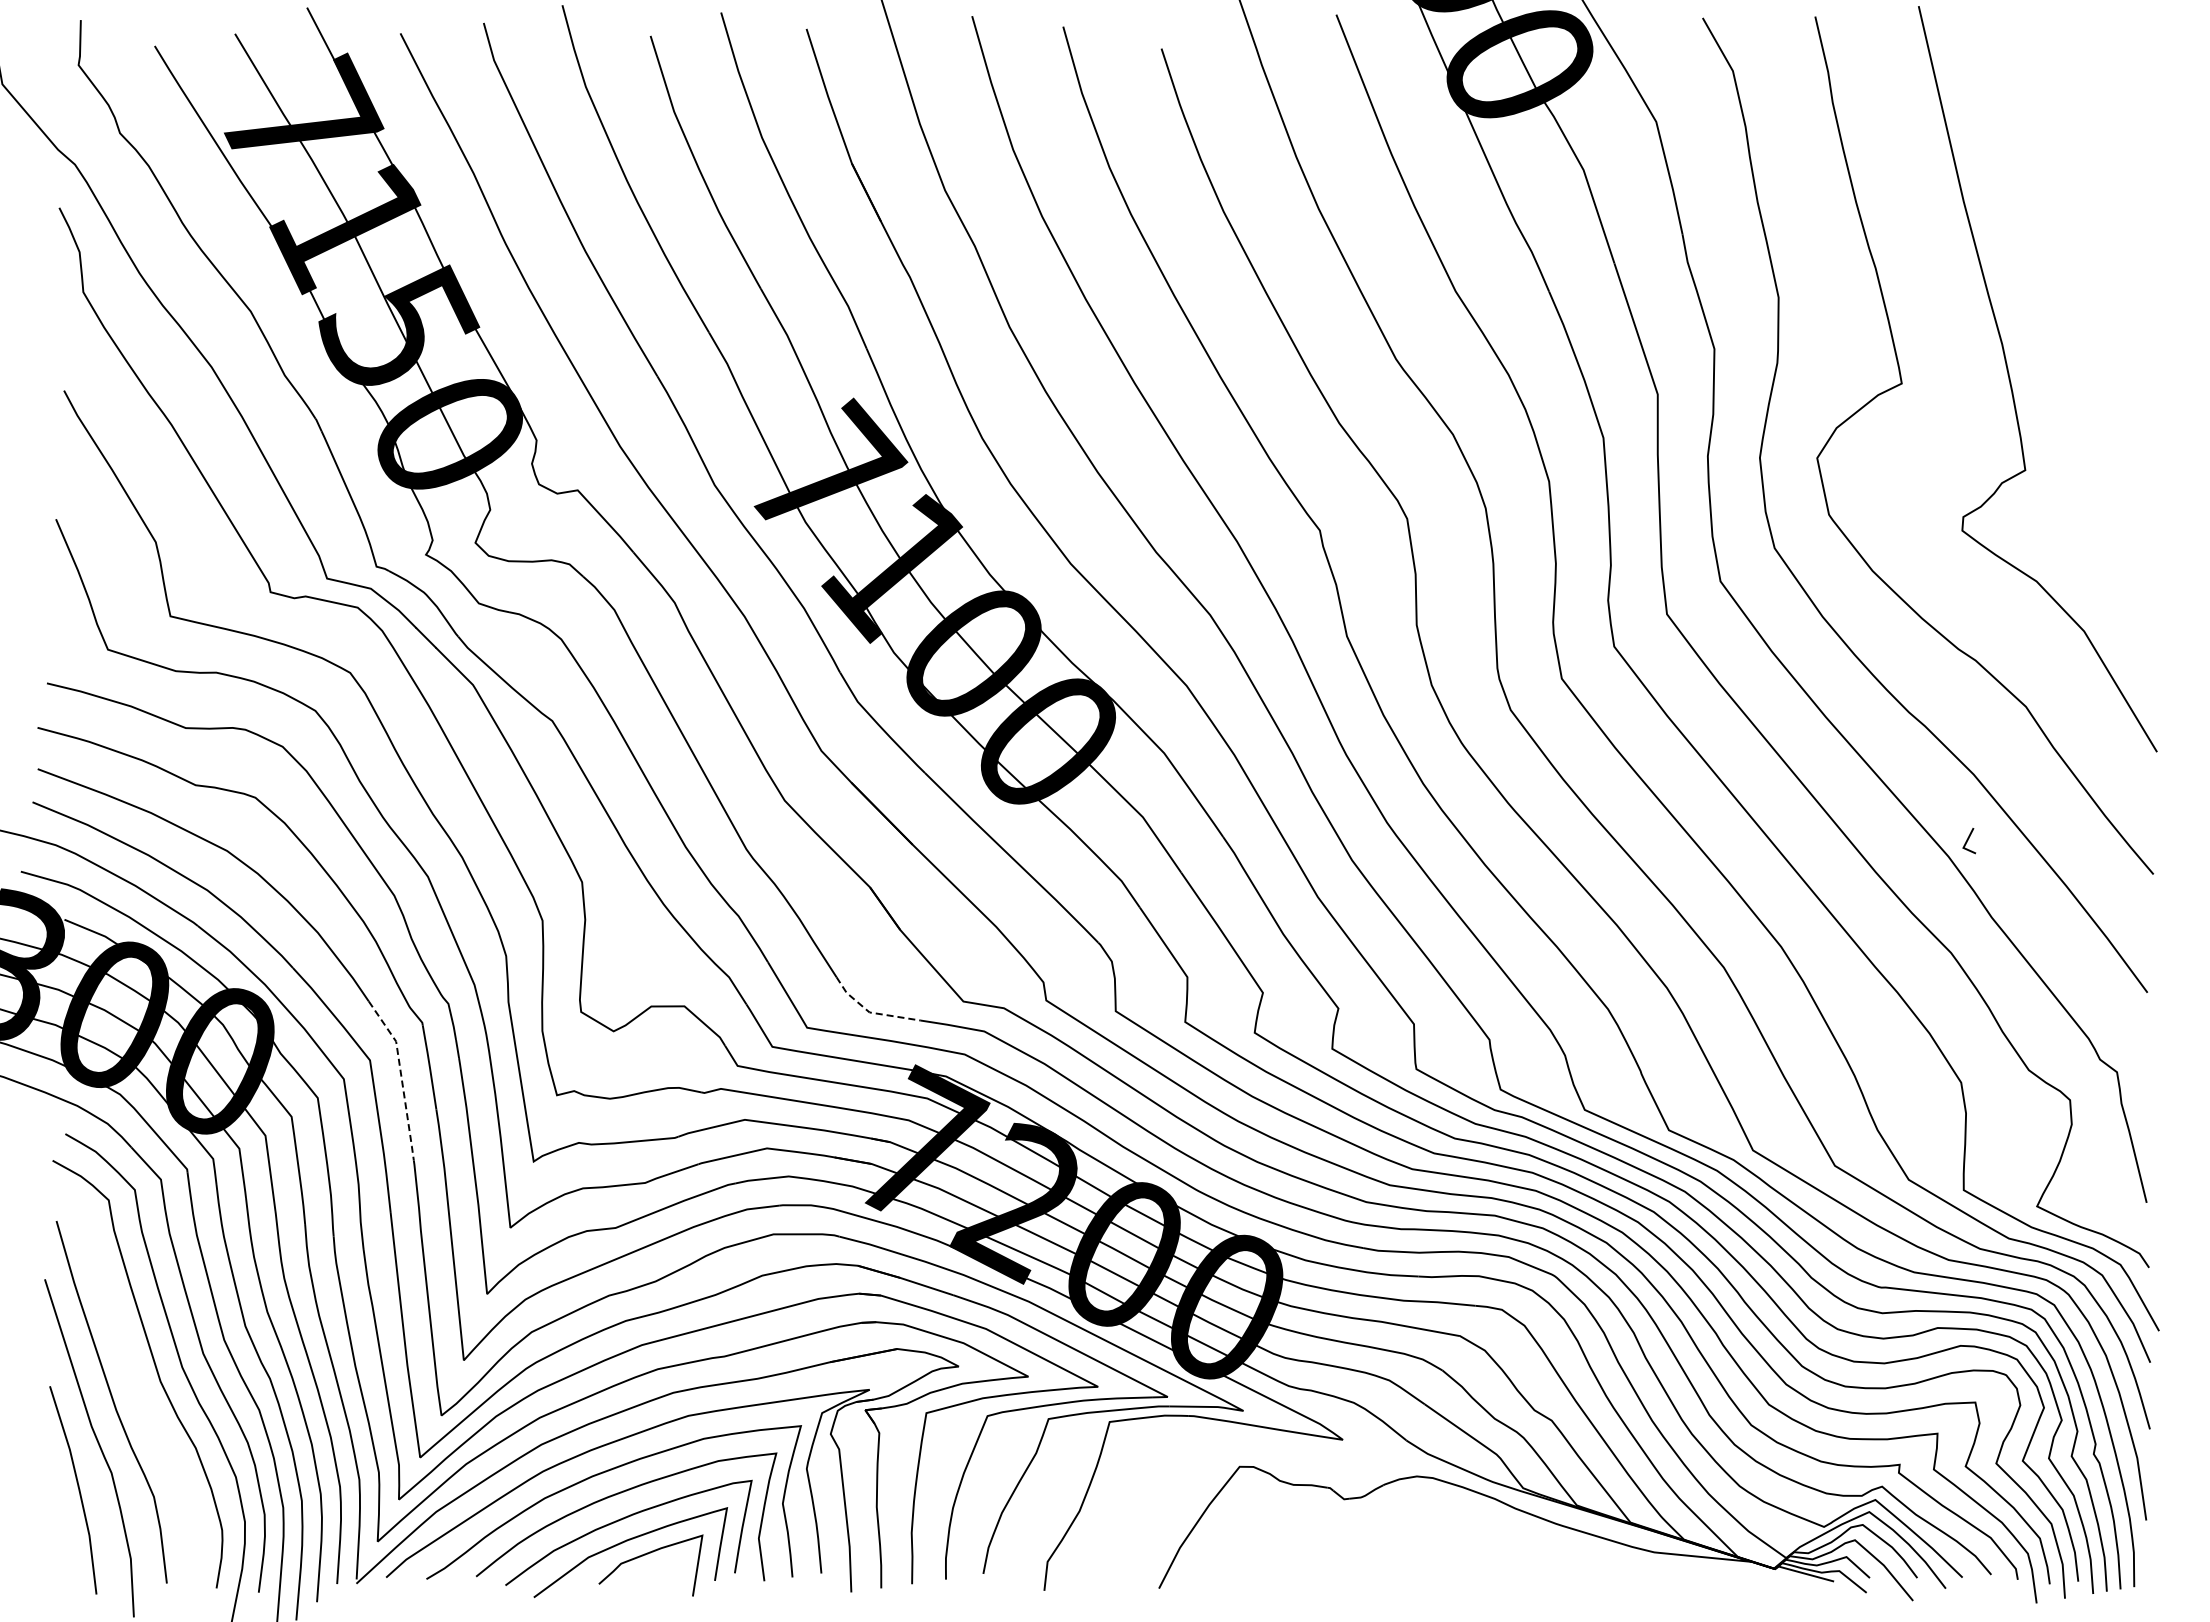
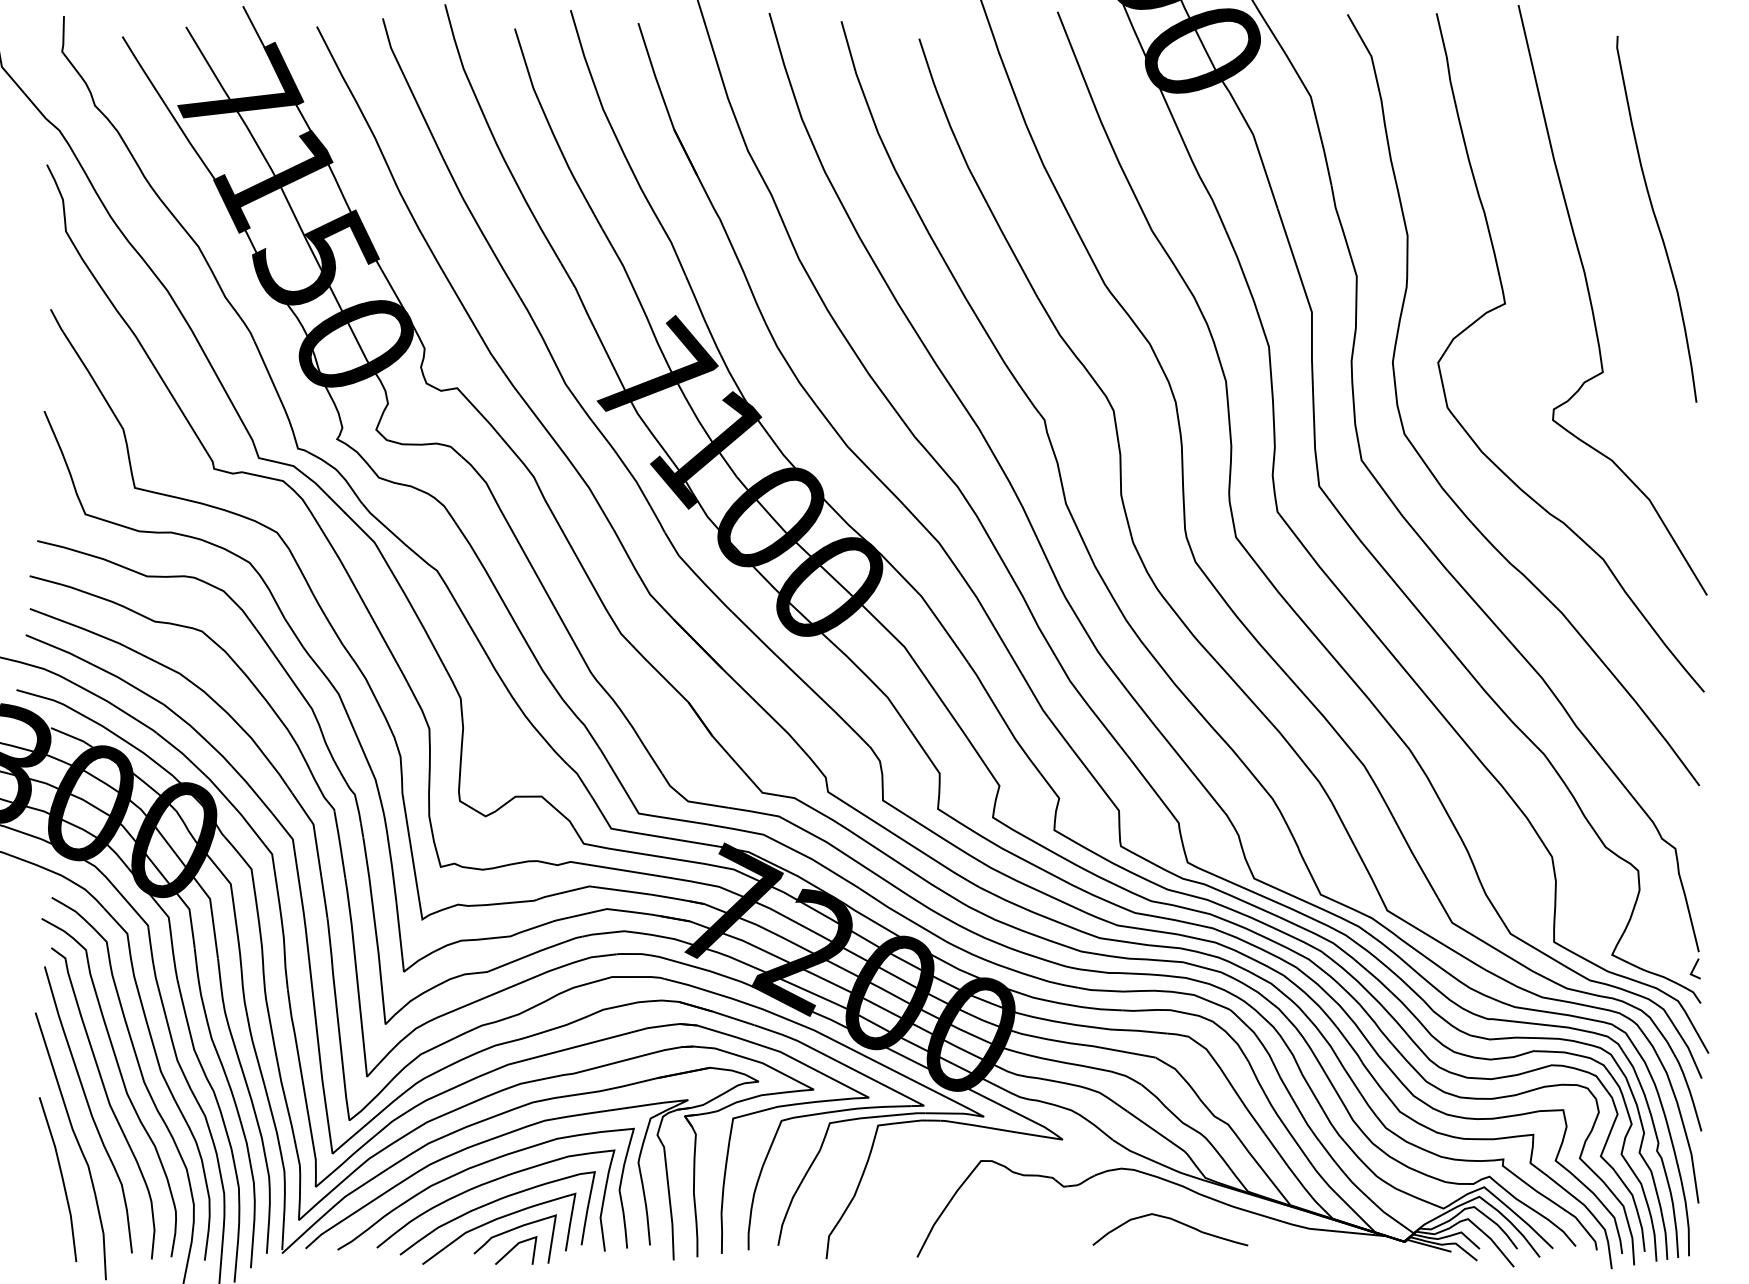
curve: (2093, 276) -> (1656, 218), added
line: (1968, 840) -> (1694, 968), moved
line: (869, 1012) -> (688, 801), dashed -> solid
line: (401, 1077) -> (317, 852), dashed -> solid
curve: (136, 1392) -> (108, 1102), added
curve: (1483, 1542) -> (1174, 1220), added
line: (649, 1577) -> (514, 1248), added

